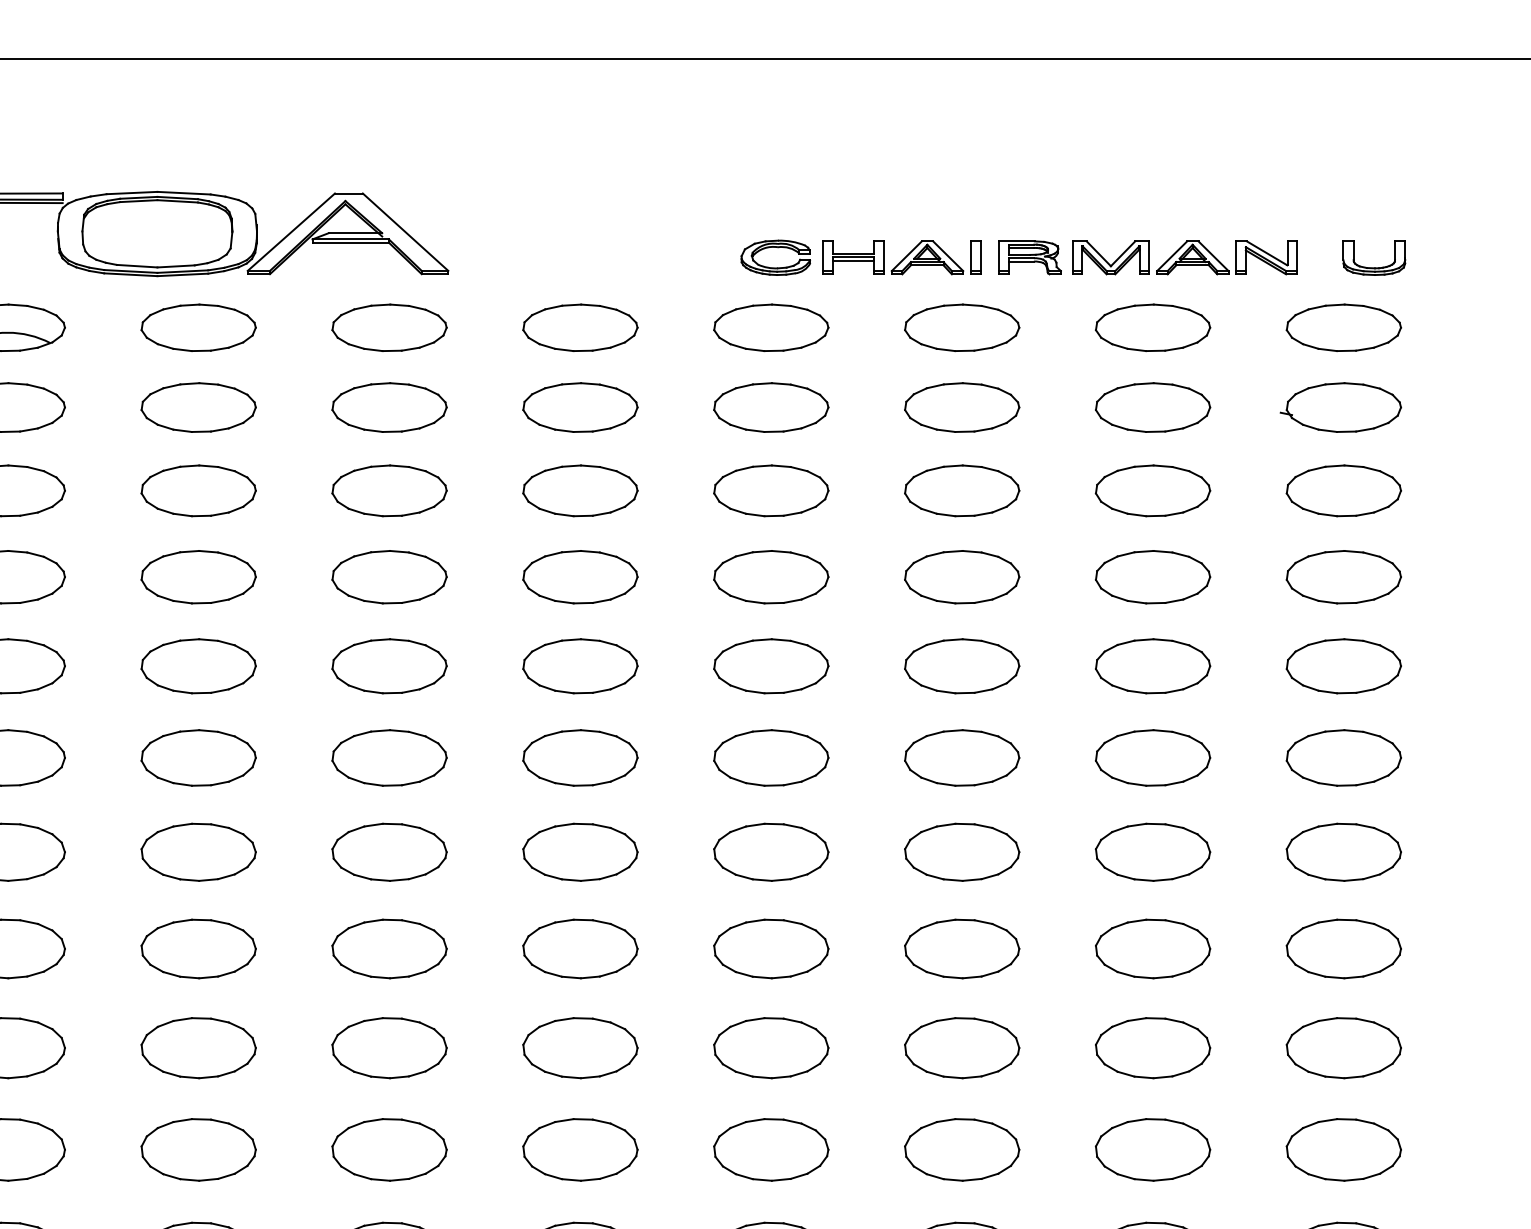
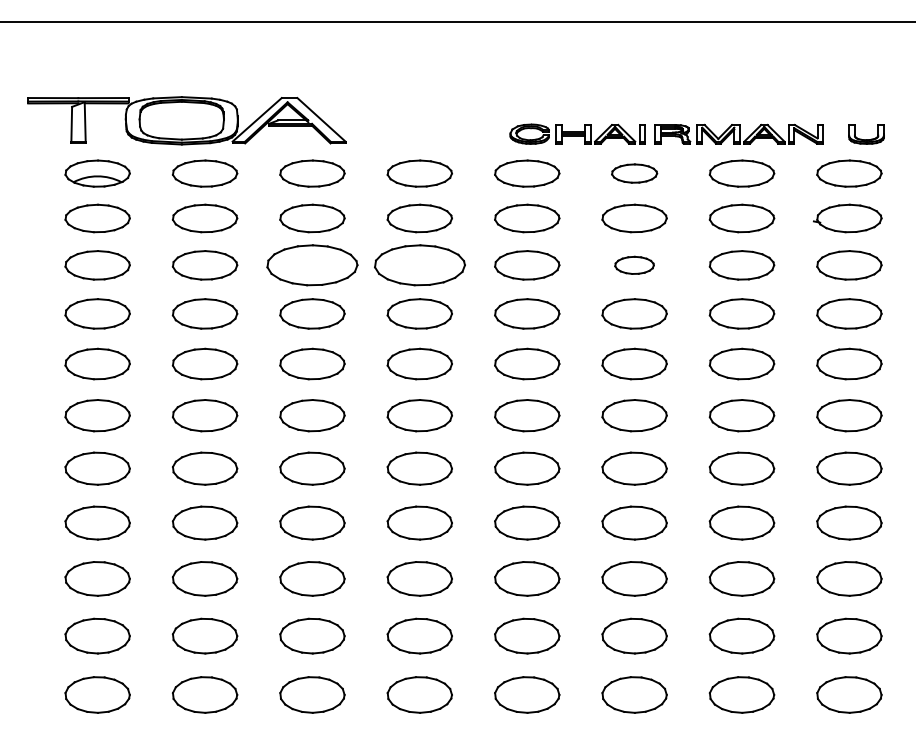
part: (961, 327) -> (634, 173), size x0.7
part: (389, 491) -> (312, 265), size x1.4
part: (579, 491) -> (419, 265), size x1.4
part: (961, 491) -> (634, 265), size x0.6

